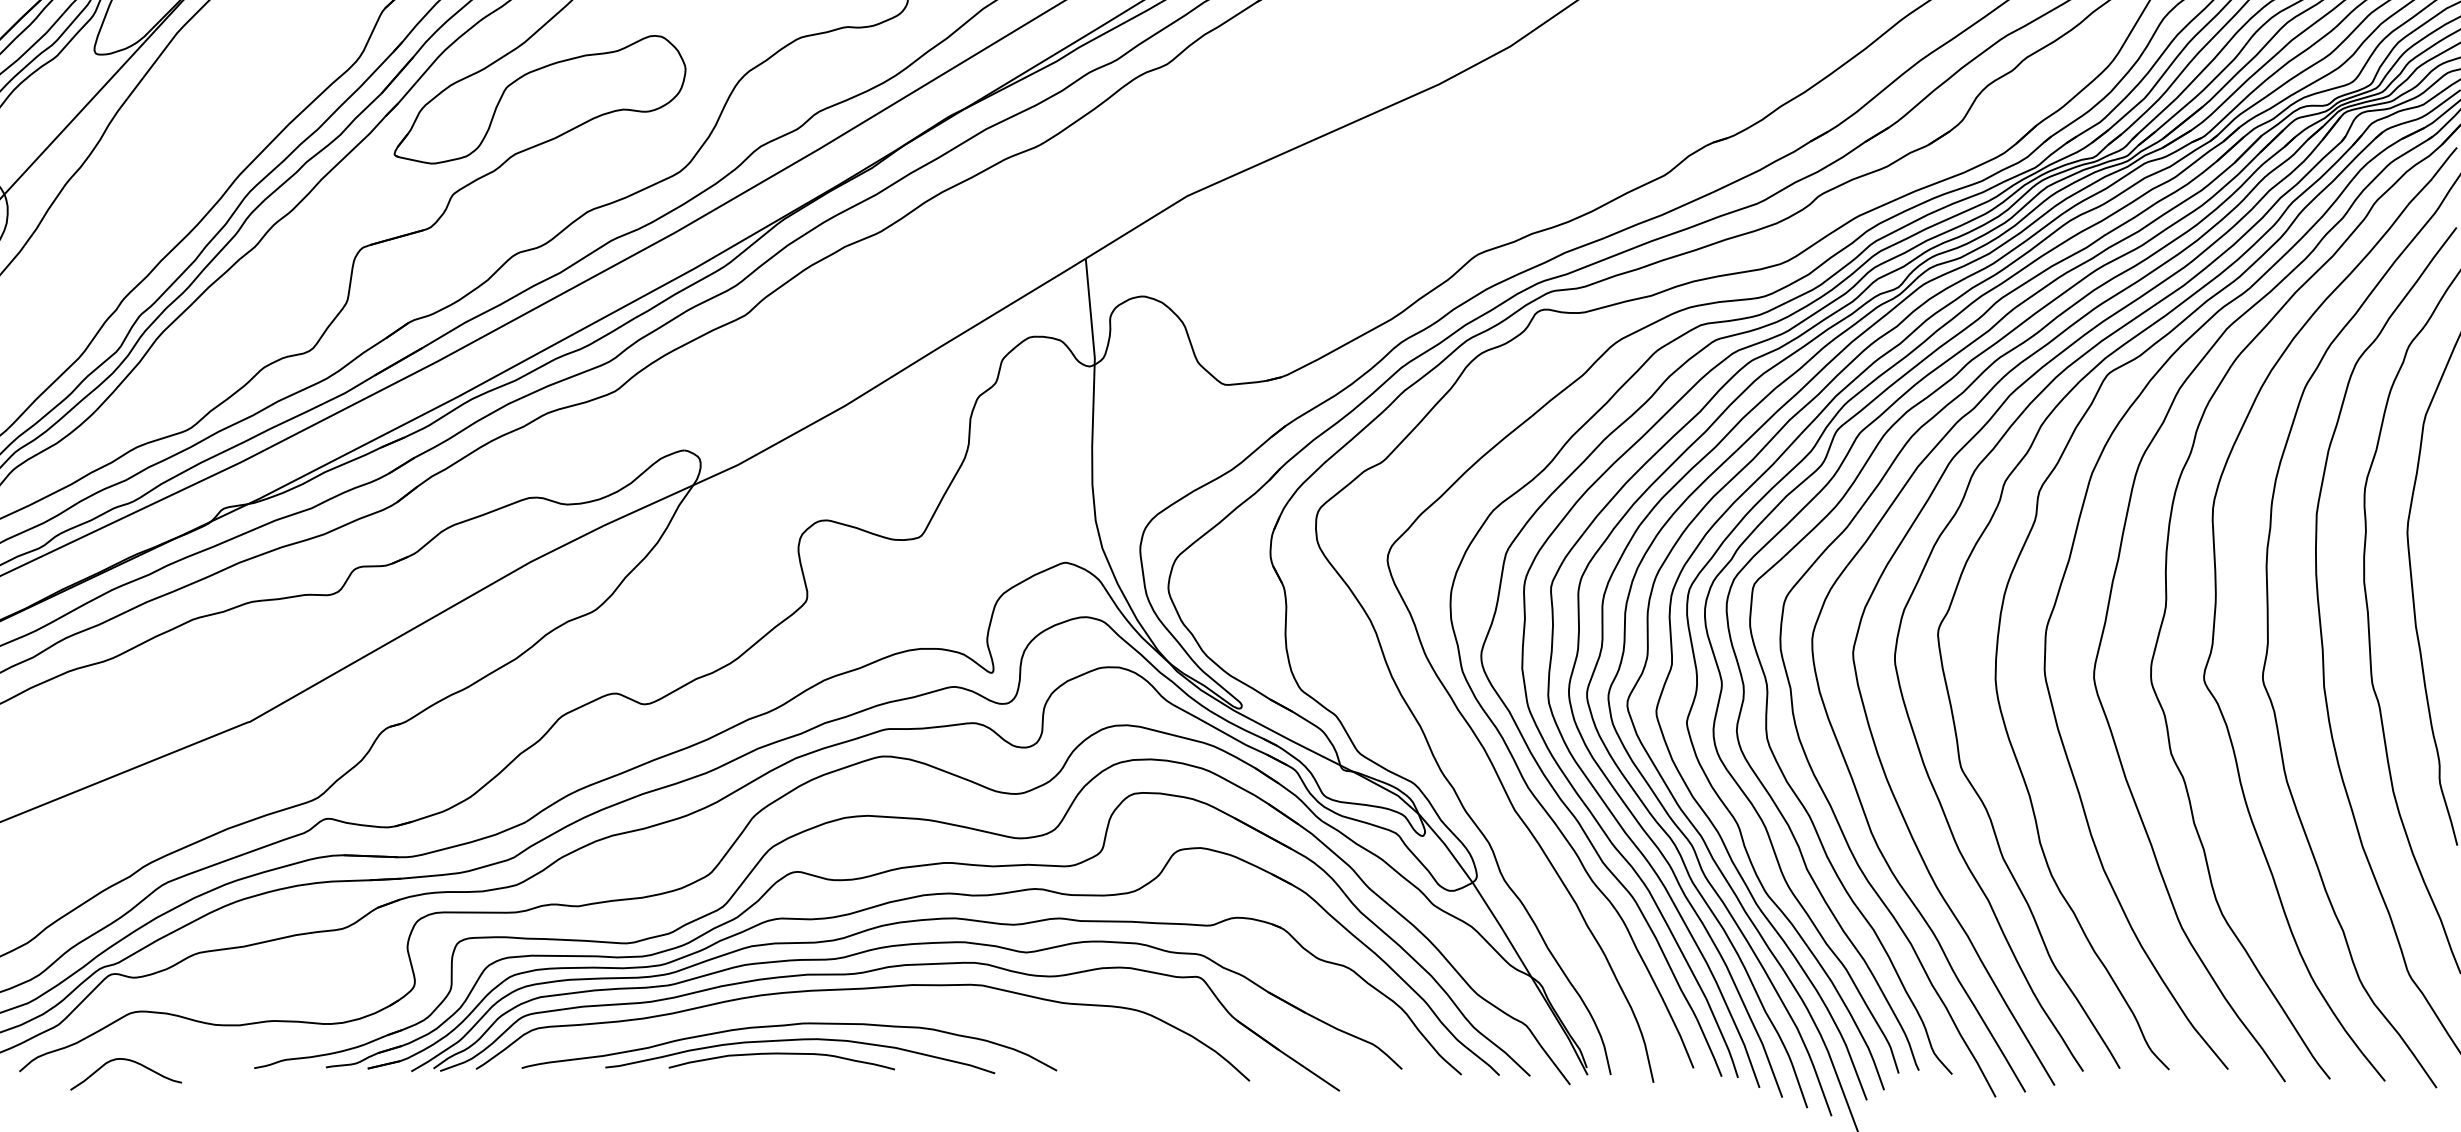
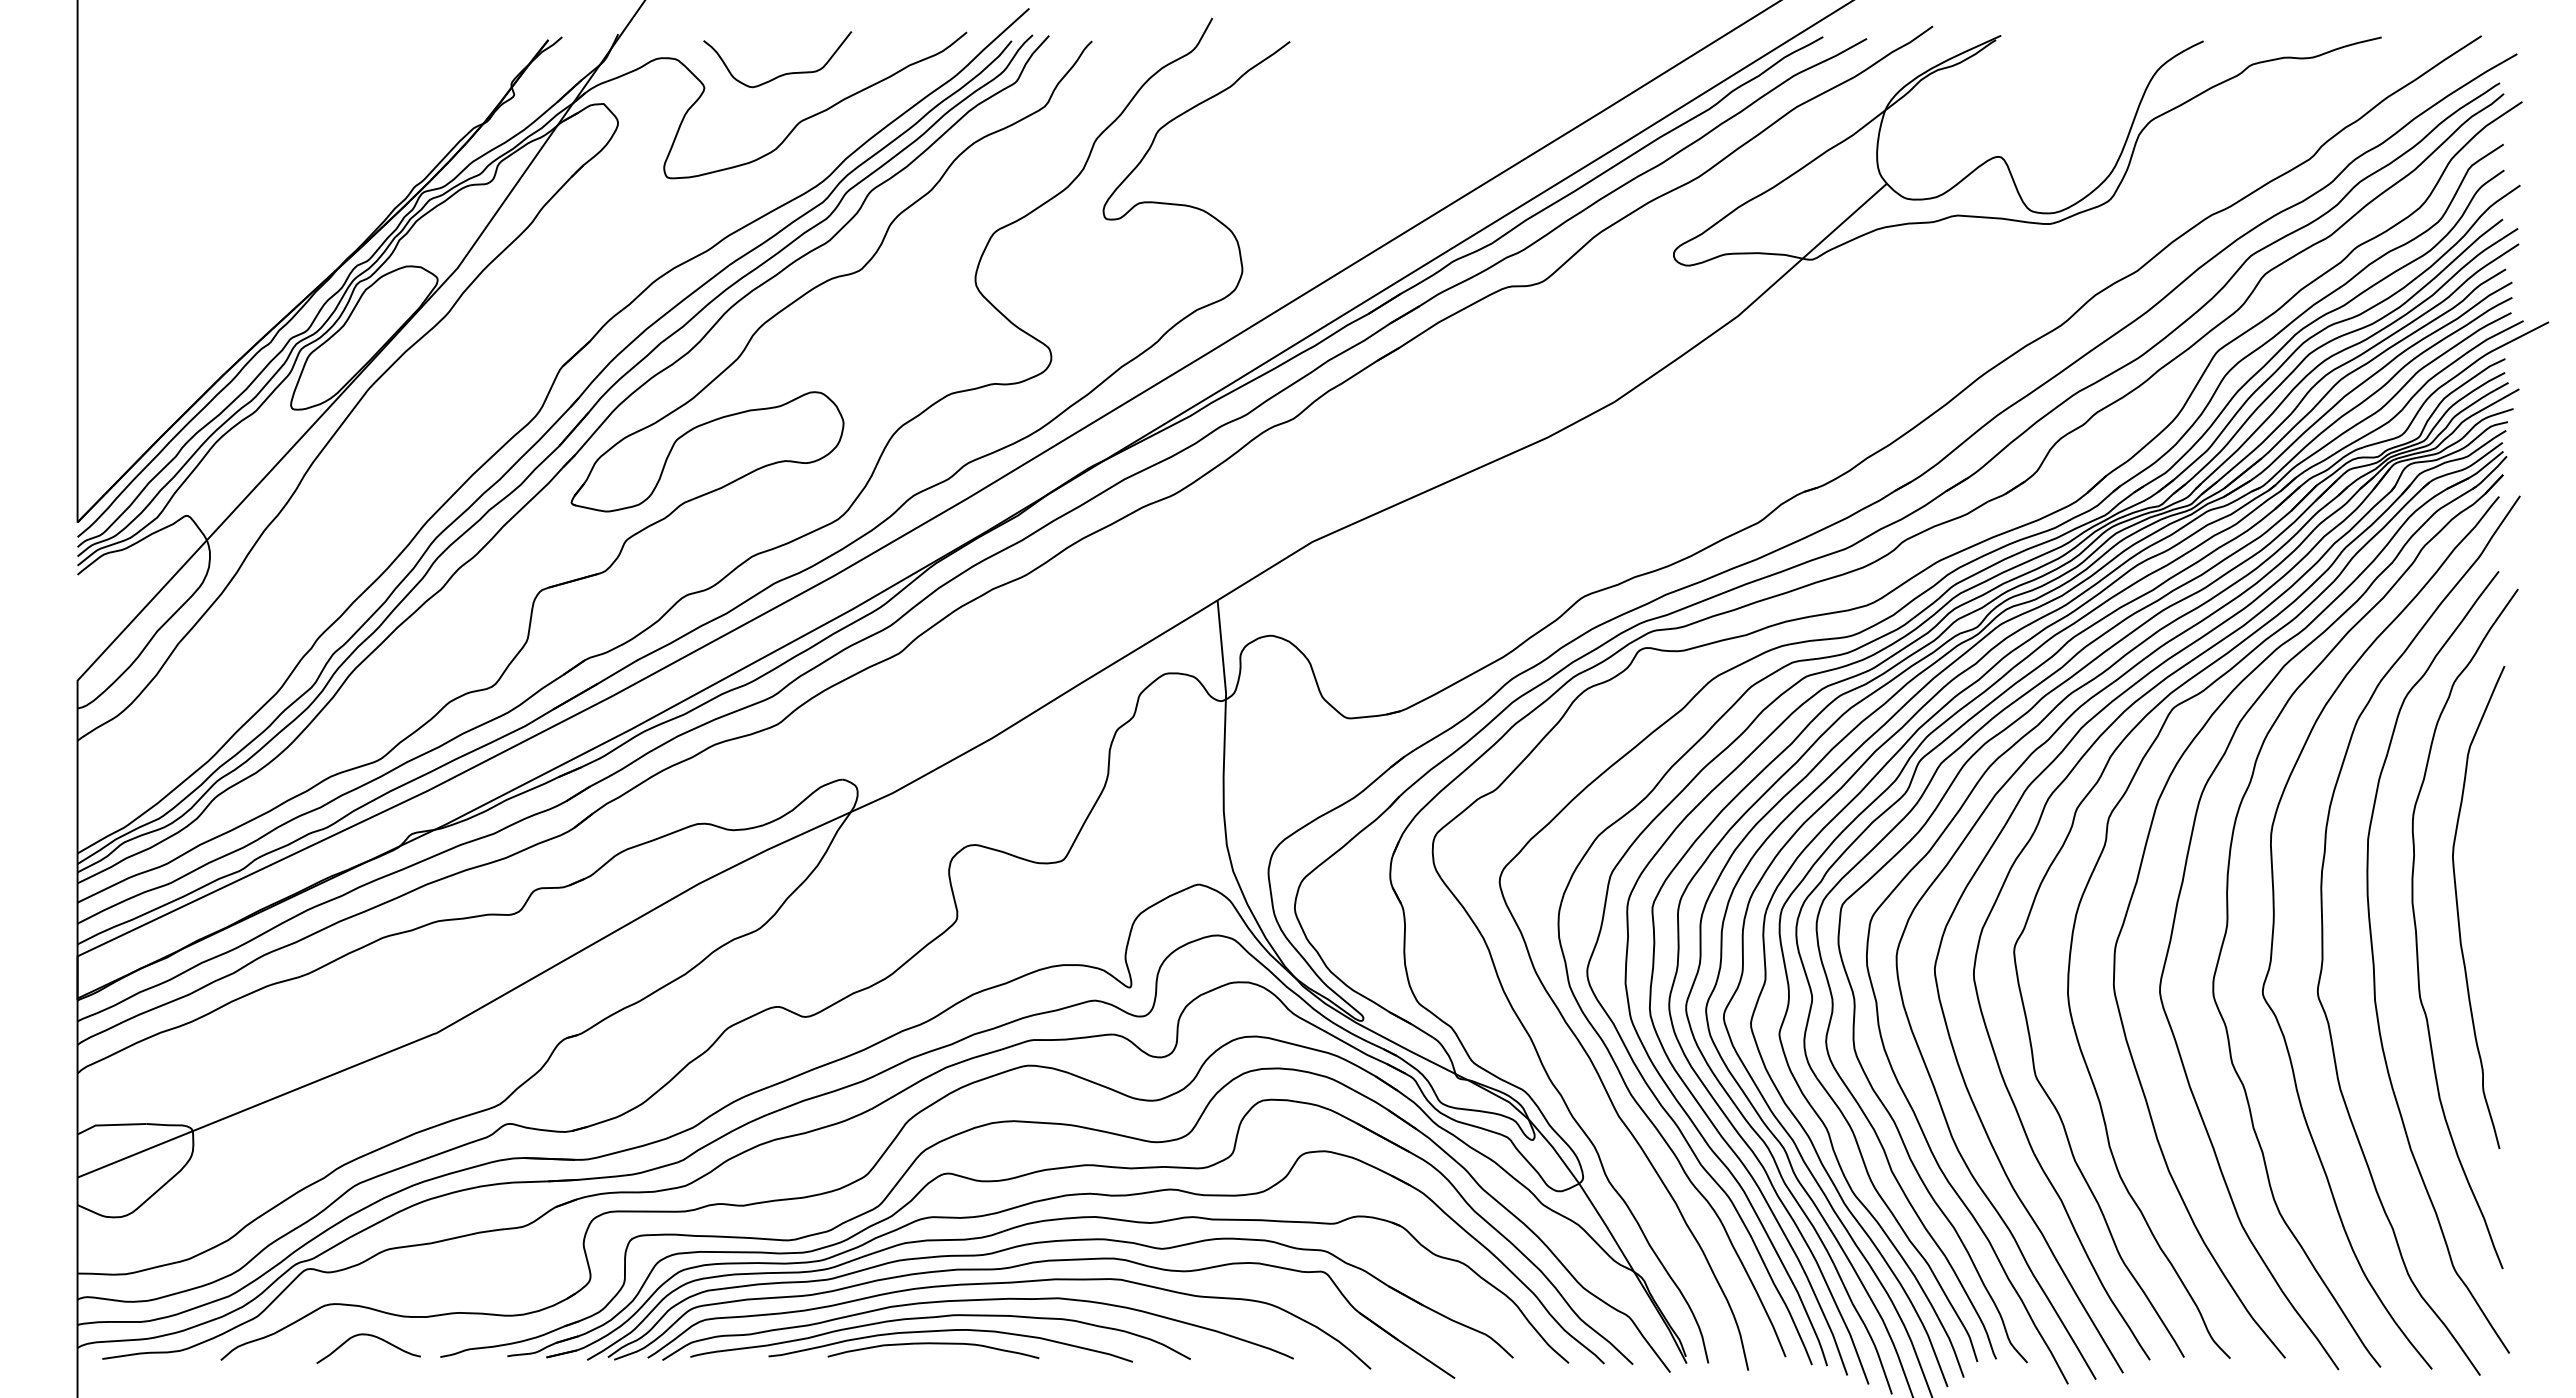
curve: (823, 1008) -> (972, 1301), added
curve: (128, 1061) -> (370, 1336), moved

